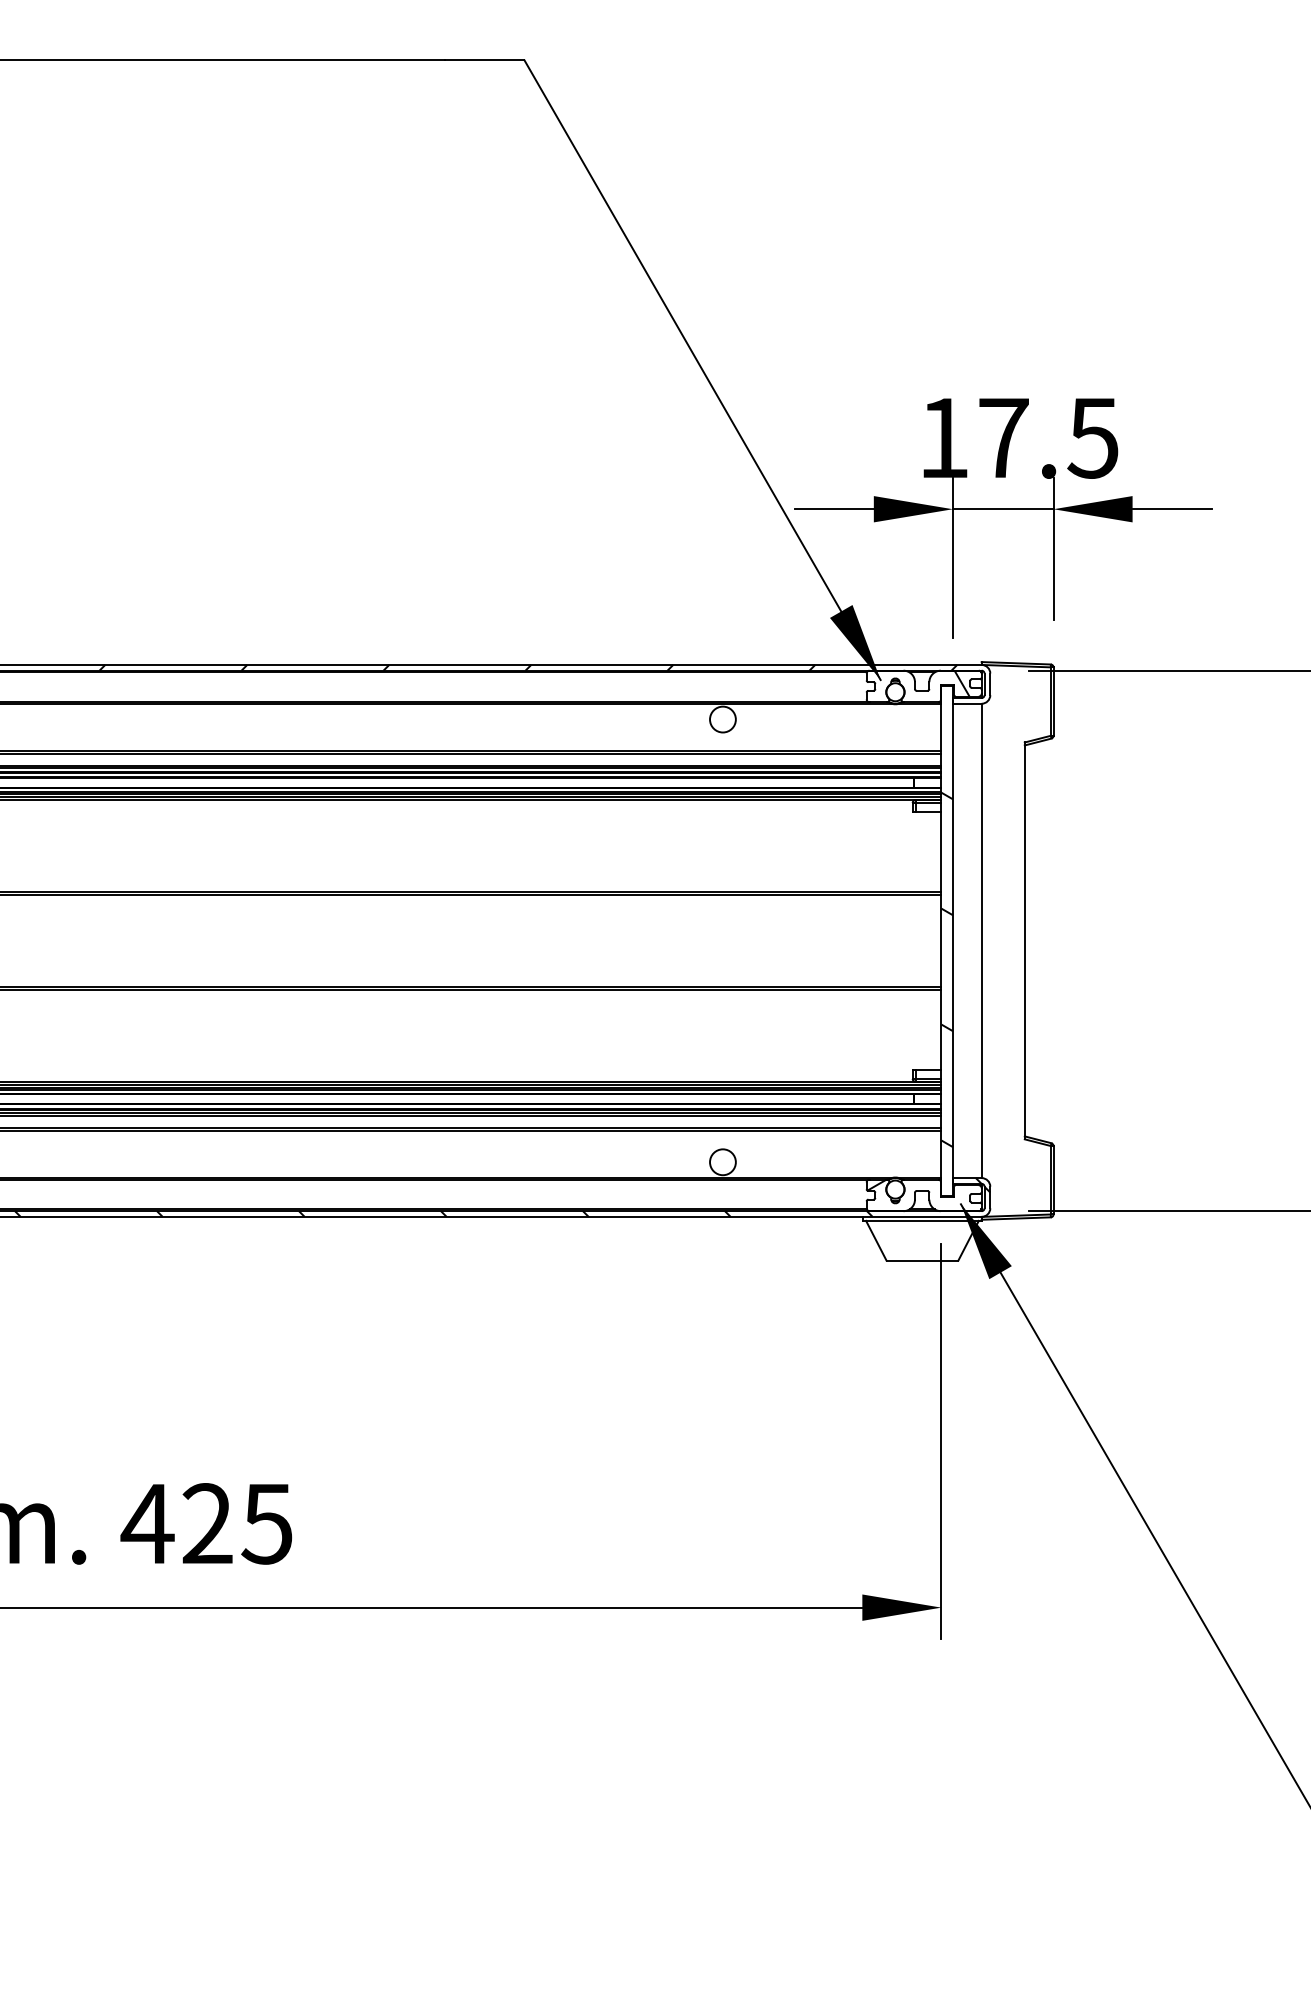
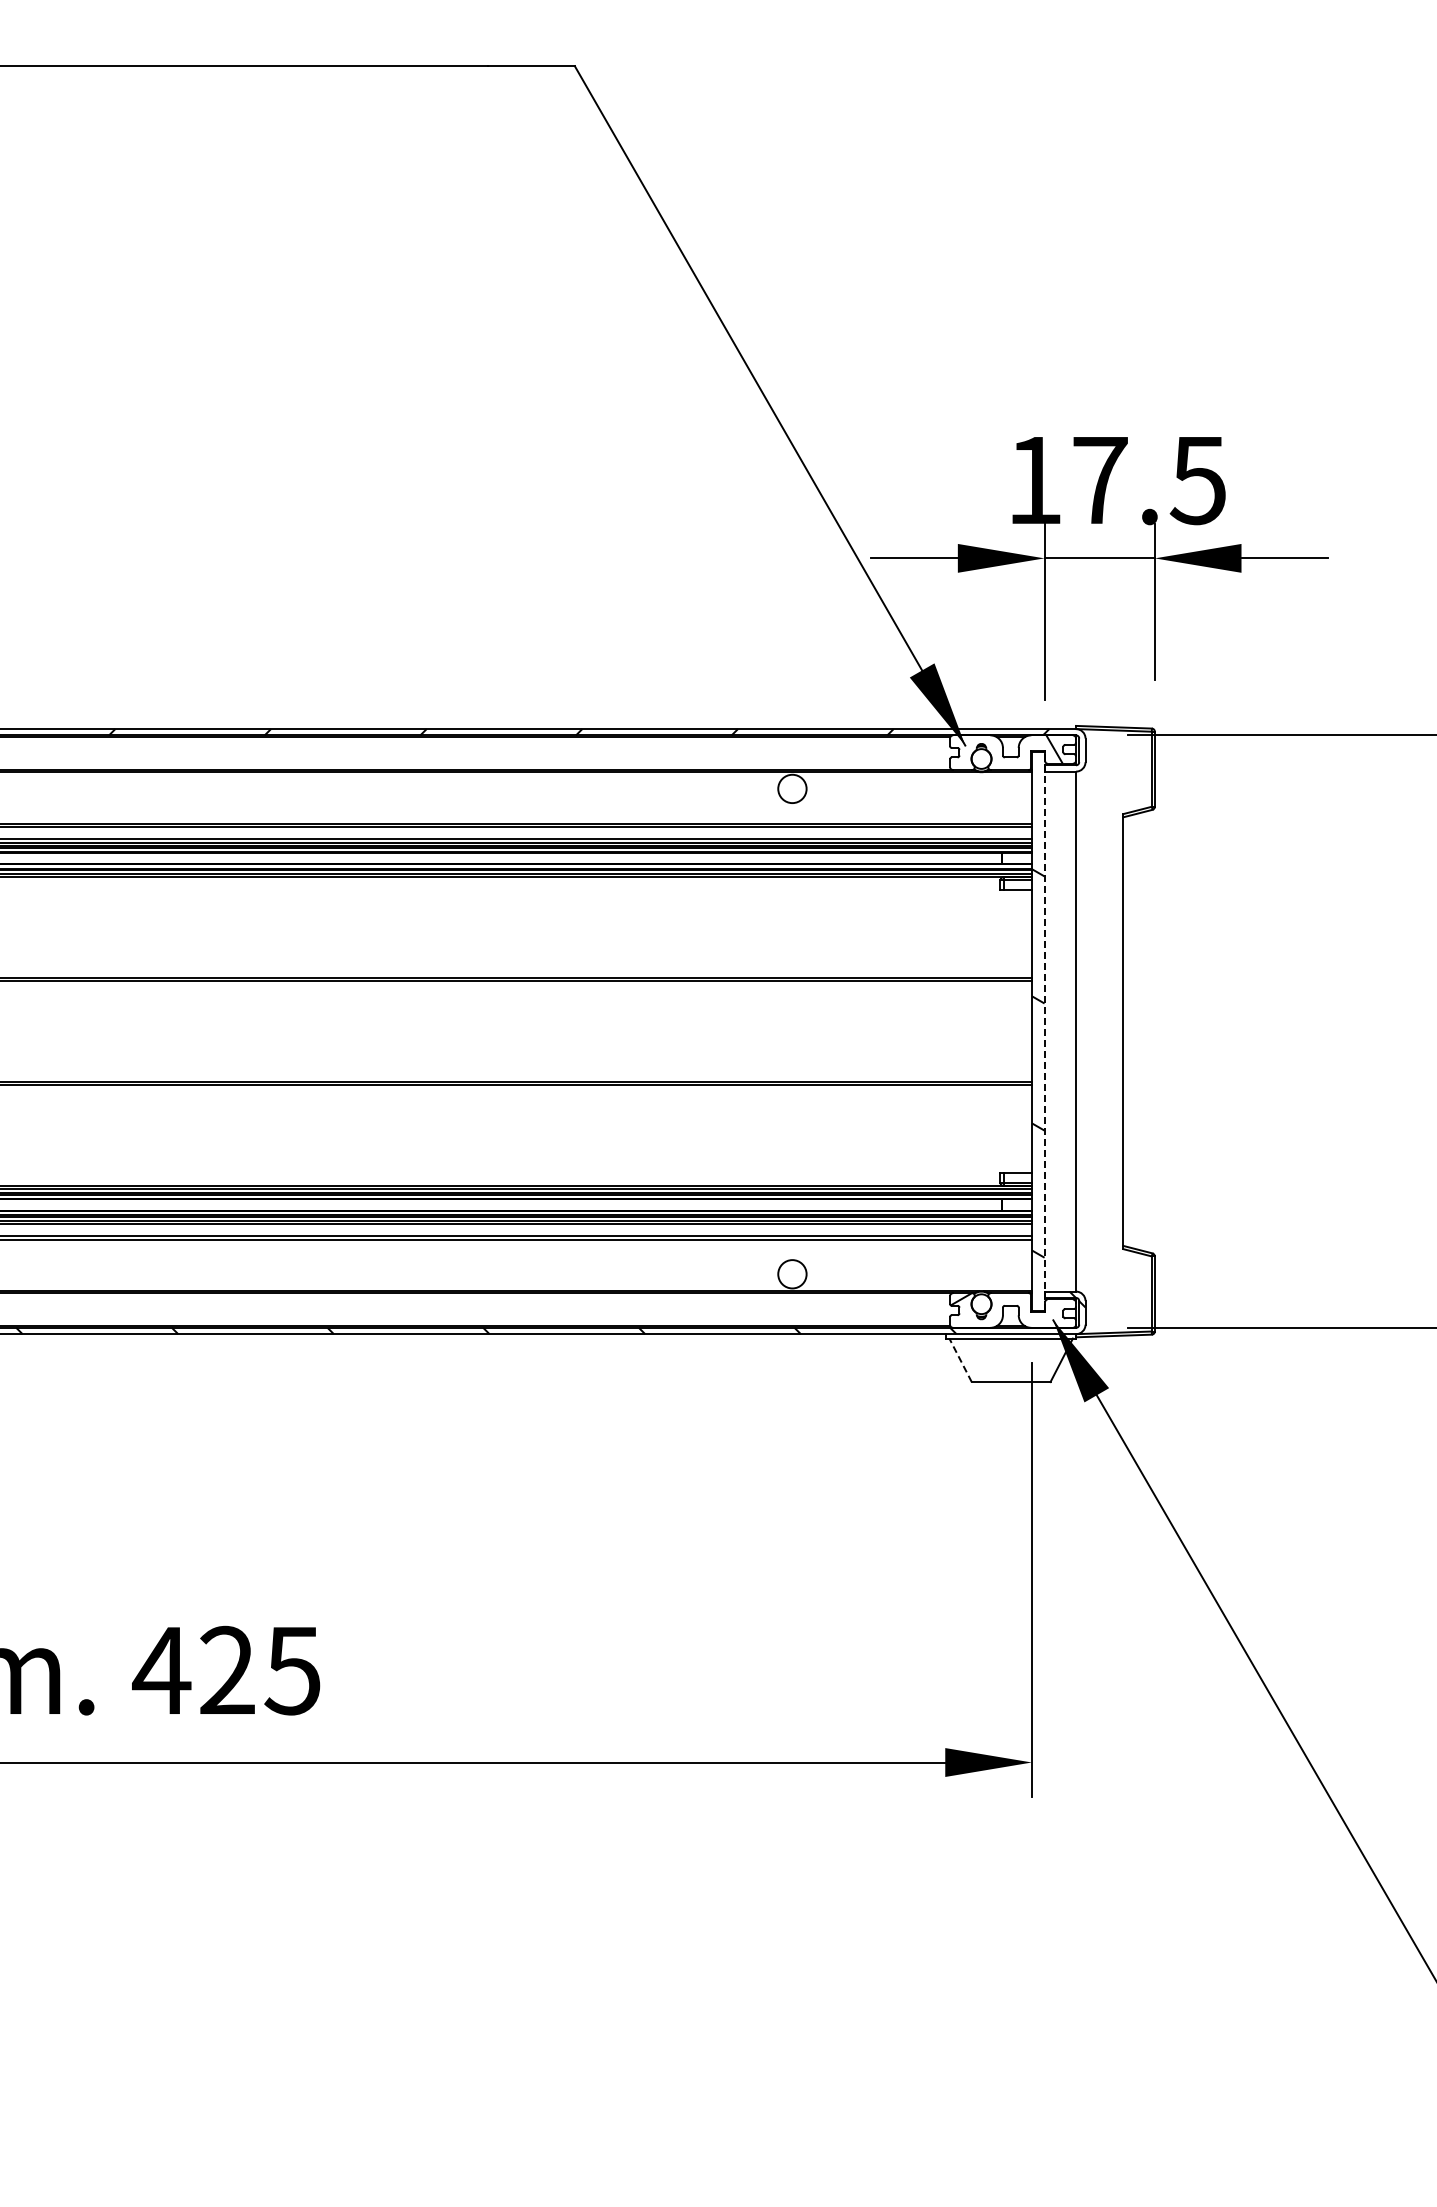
line: (952, 940) -> (1044, 1031), solid -> dashed
line: (876, 1240) -> (960, 1359), solid -> dashed

